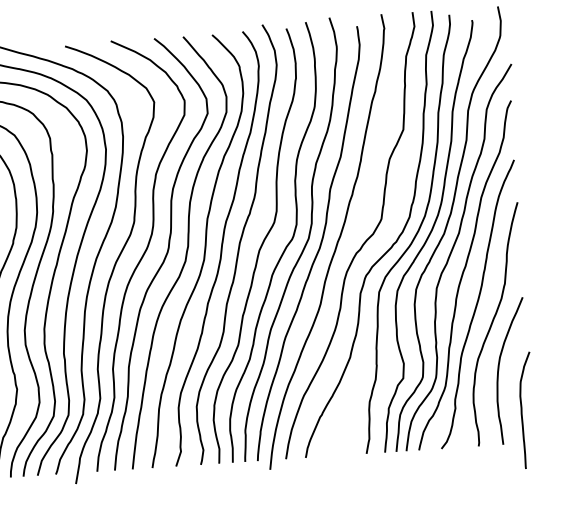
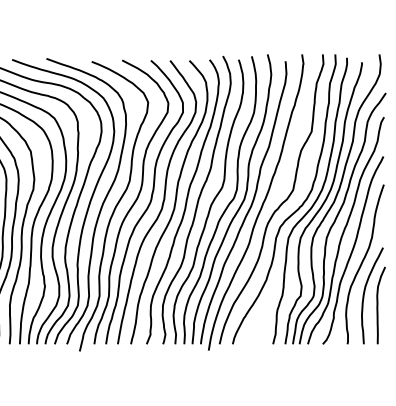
curve: (523, 410) -> (378, 305), moved

